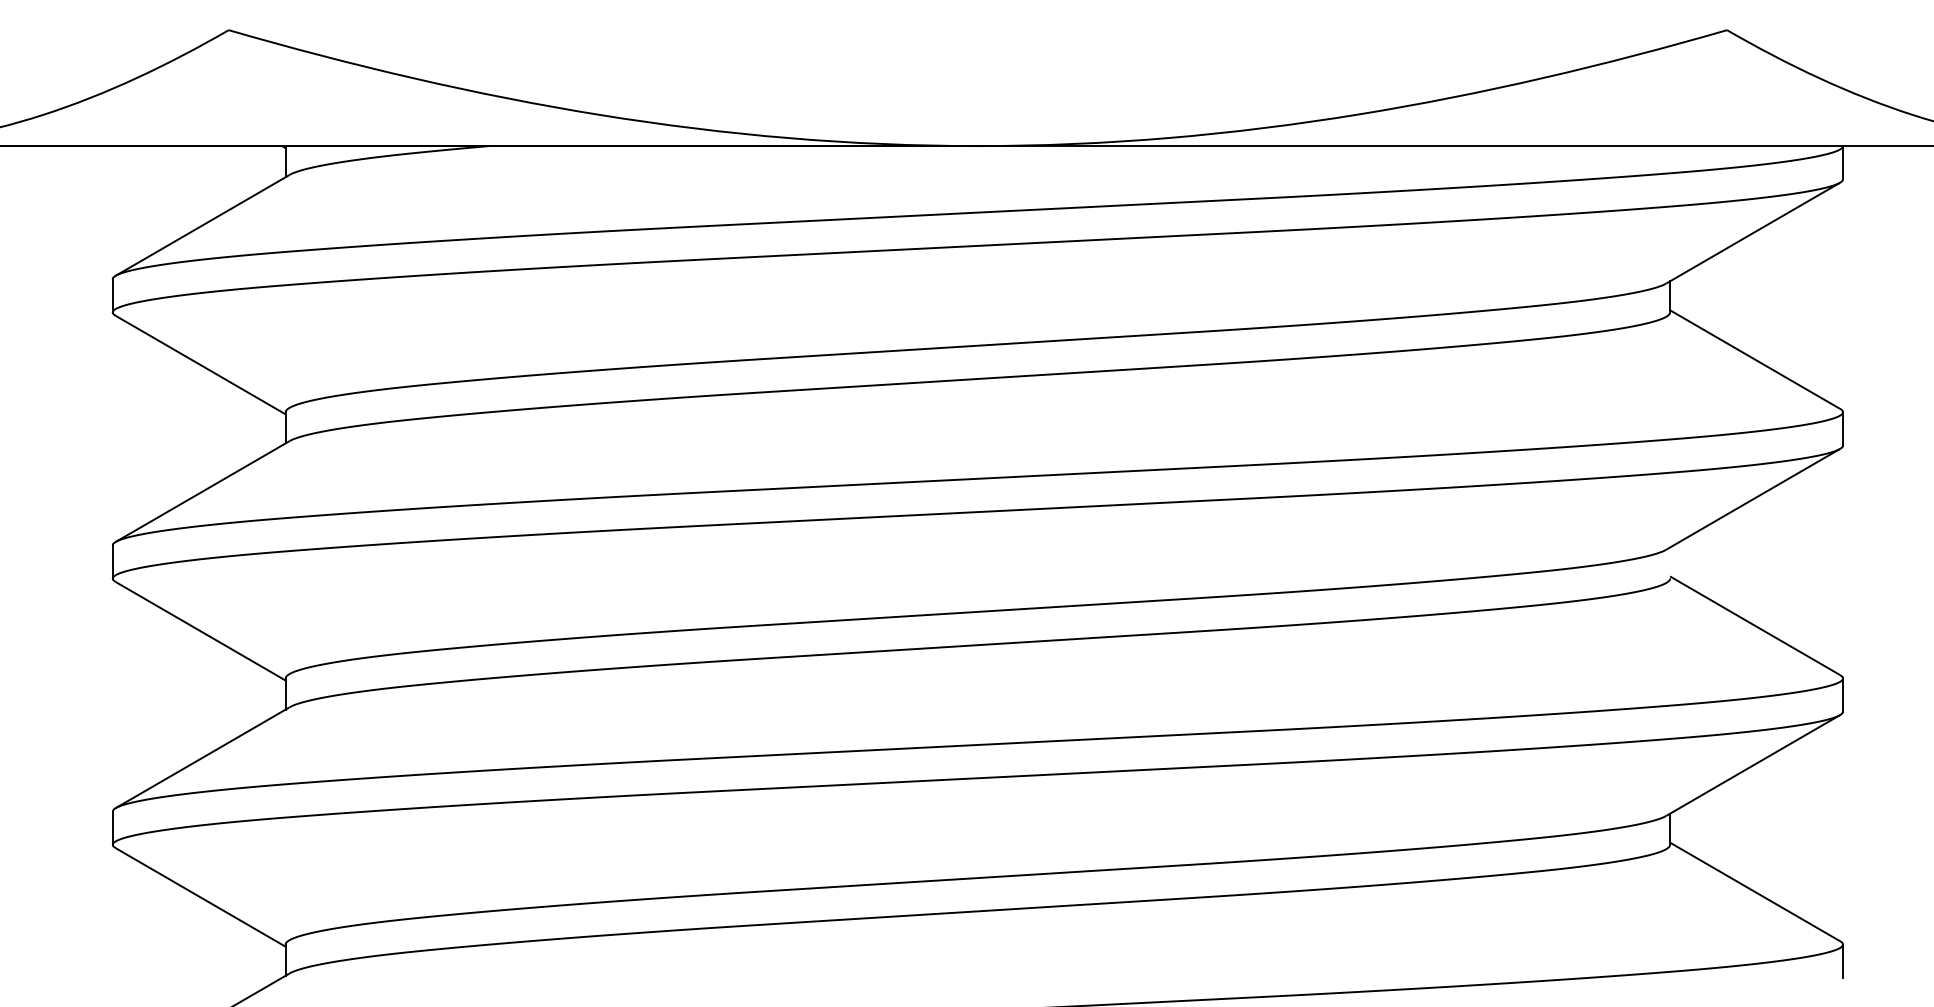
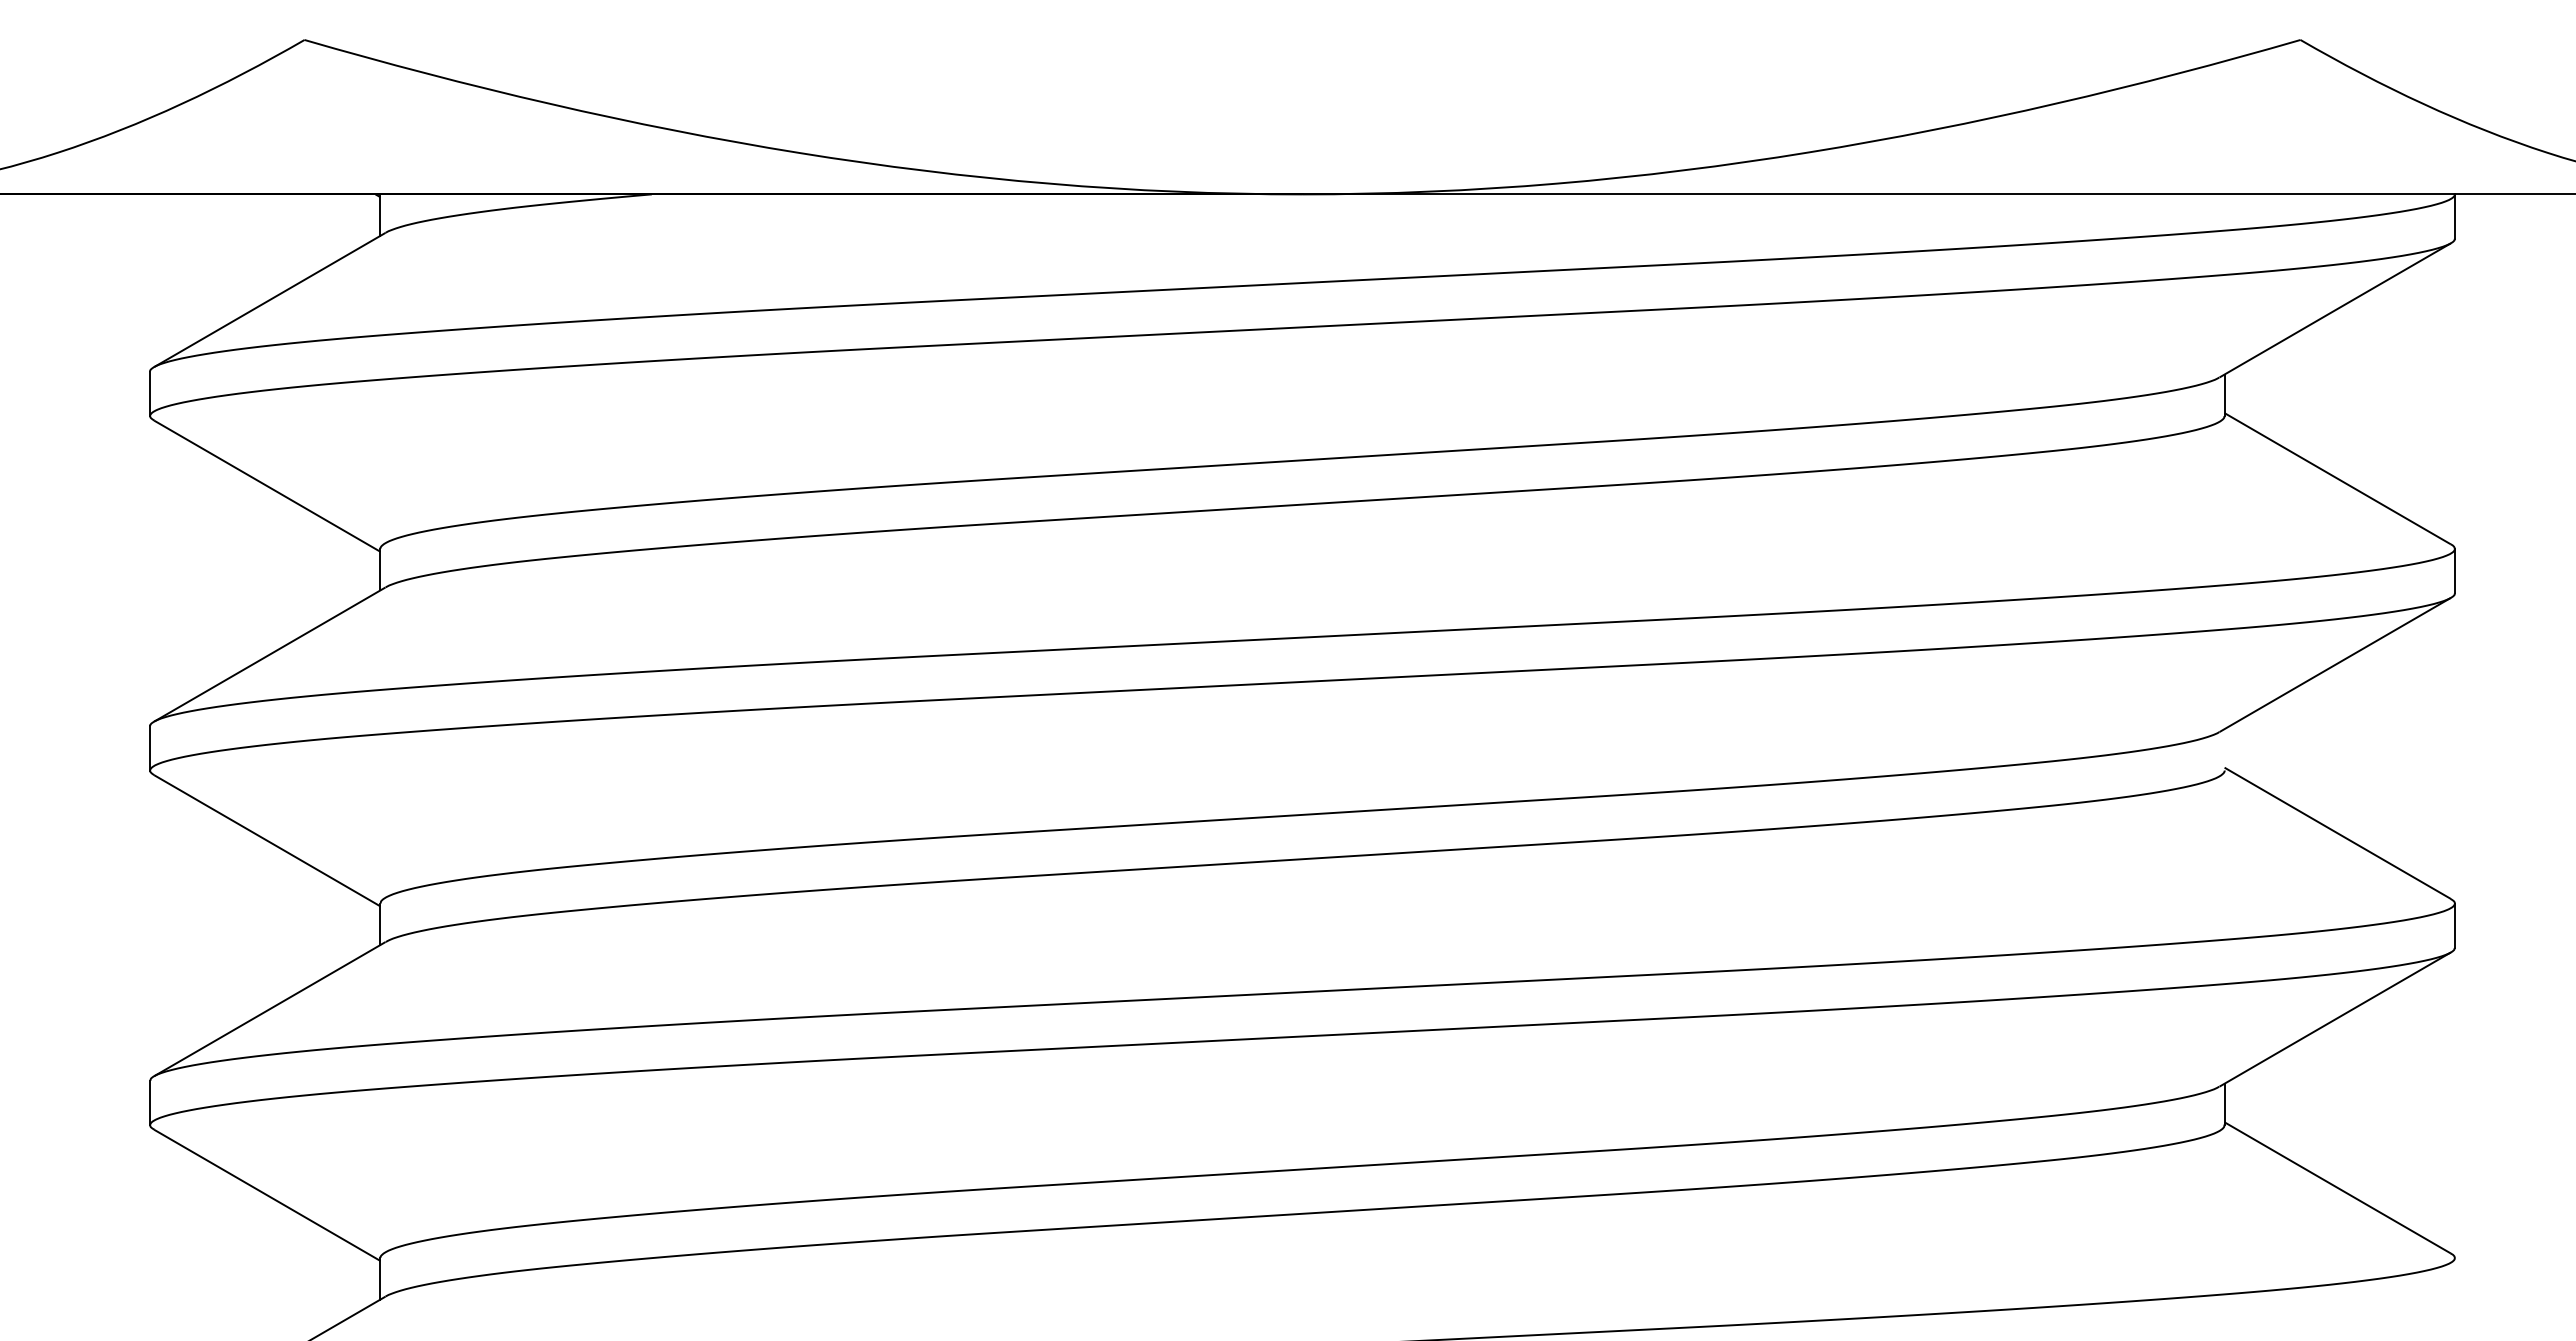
line: (1842, 961) -> (2454, 1280), removed

